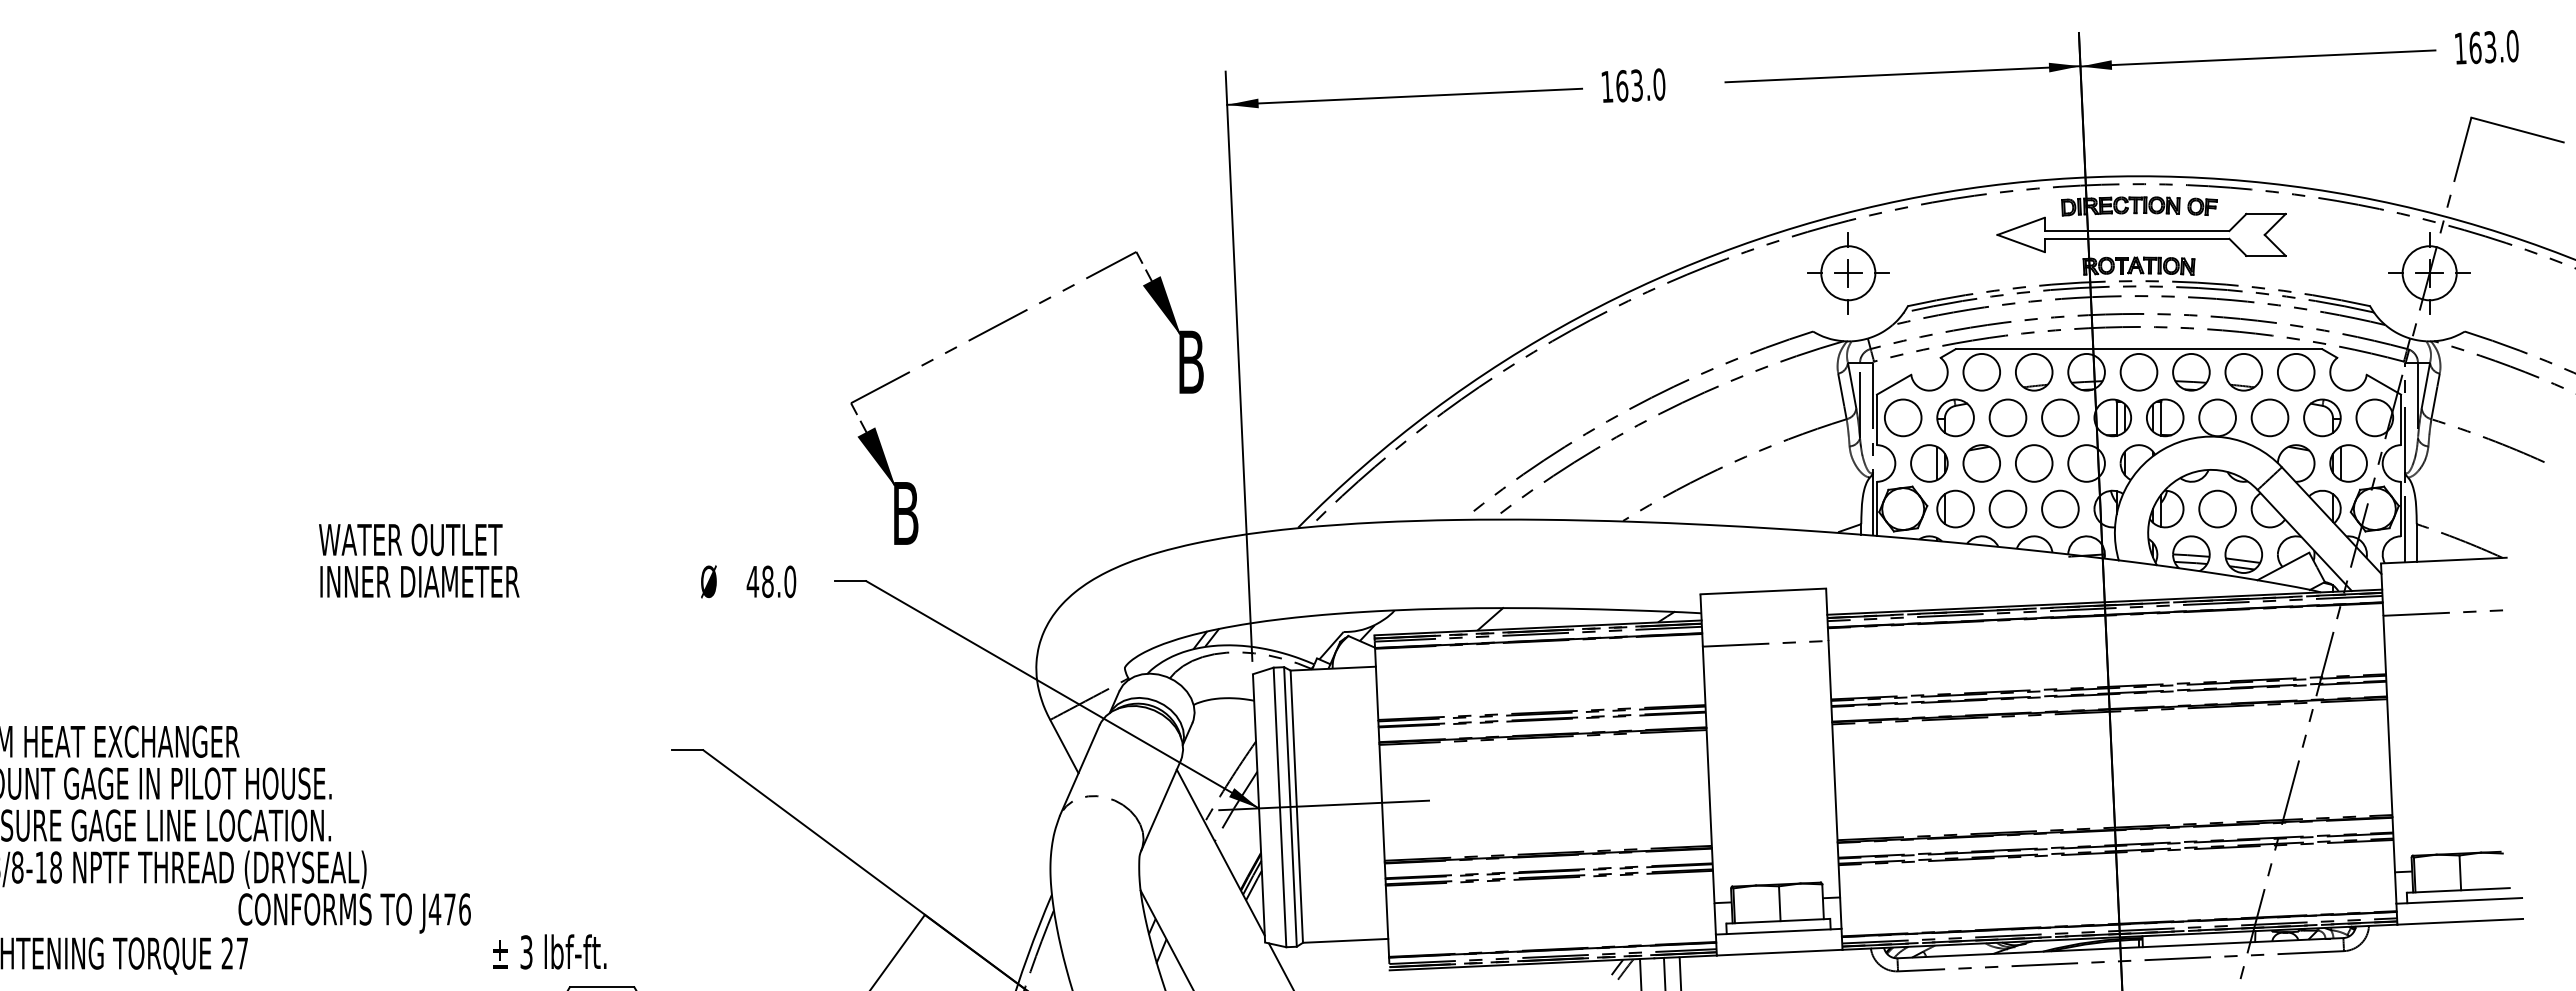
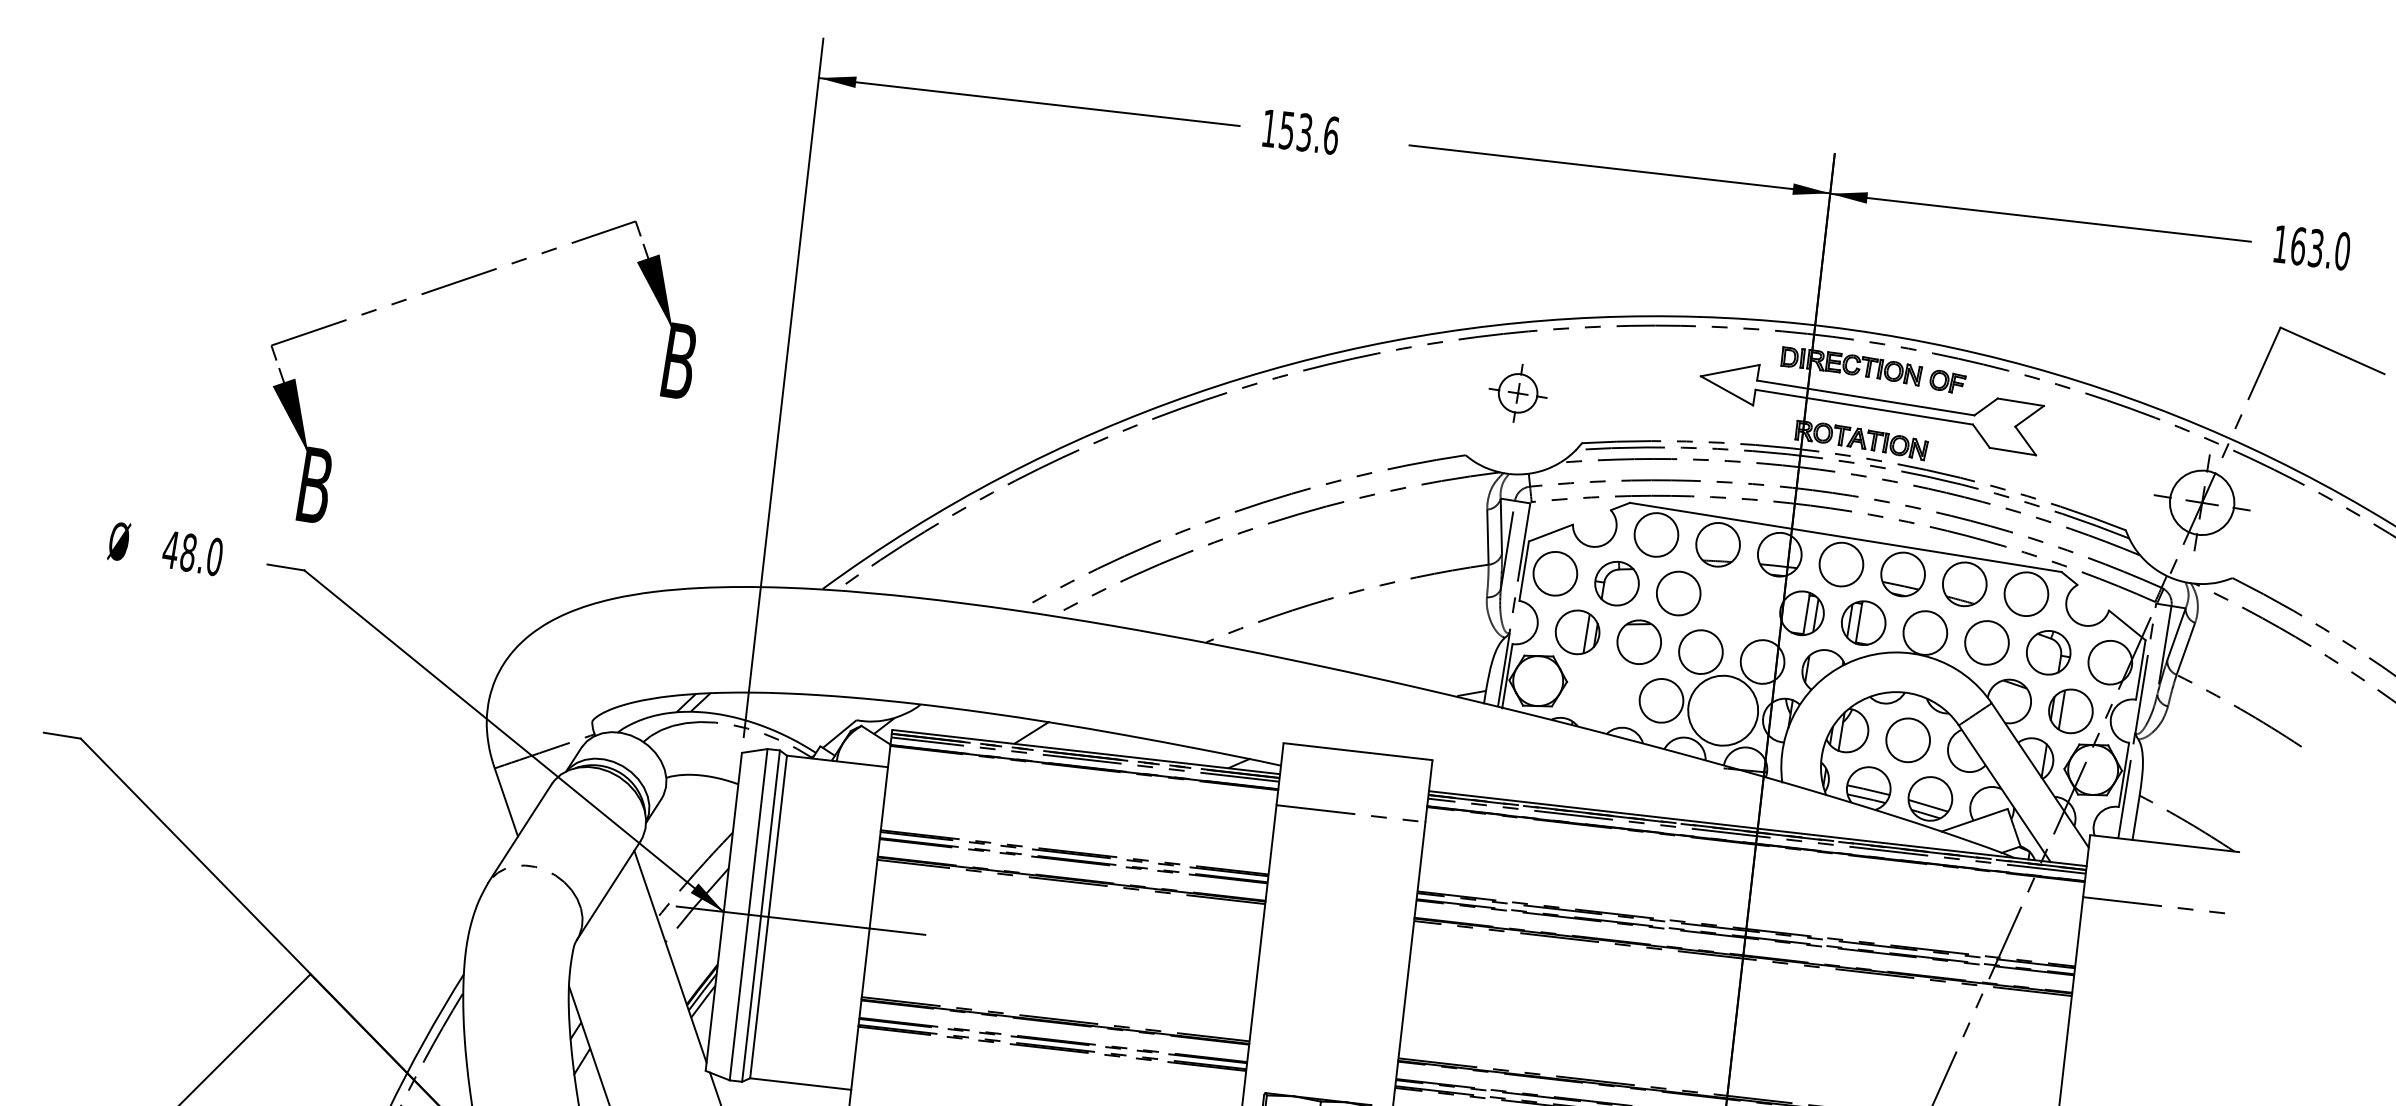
text: (1640, 85) -> (1308, 133), 163.0 -> 153.6
part: (1848, 273) -> (1518, 393), size x0.6
part: (992, 329) -> (451, 285), moved
circle: (2060, 417) -> (1740, 602), removed
part: (1955, 508) -> (1599, 690), removed
circle: (2060, 508) -> (1723, 710), size x1.6

